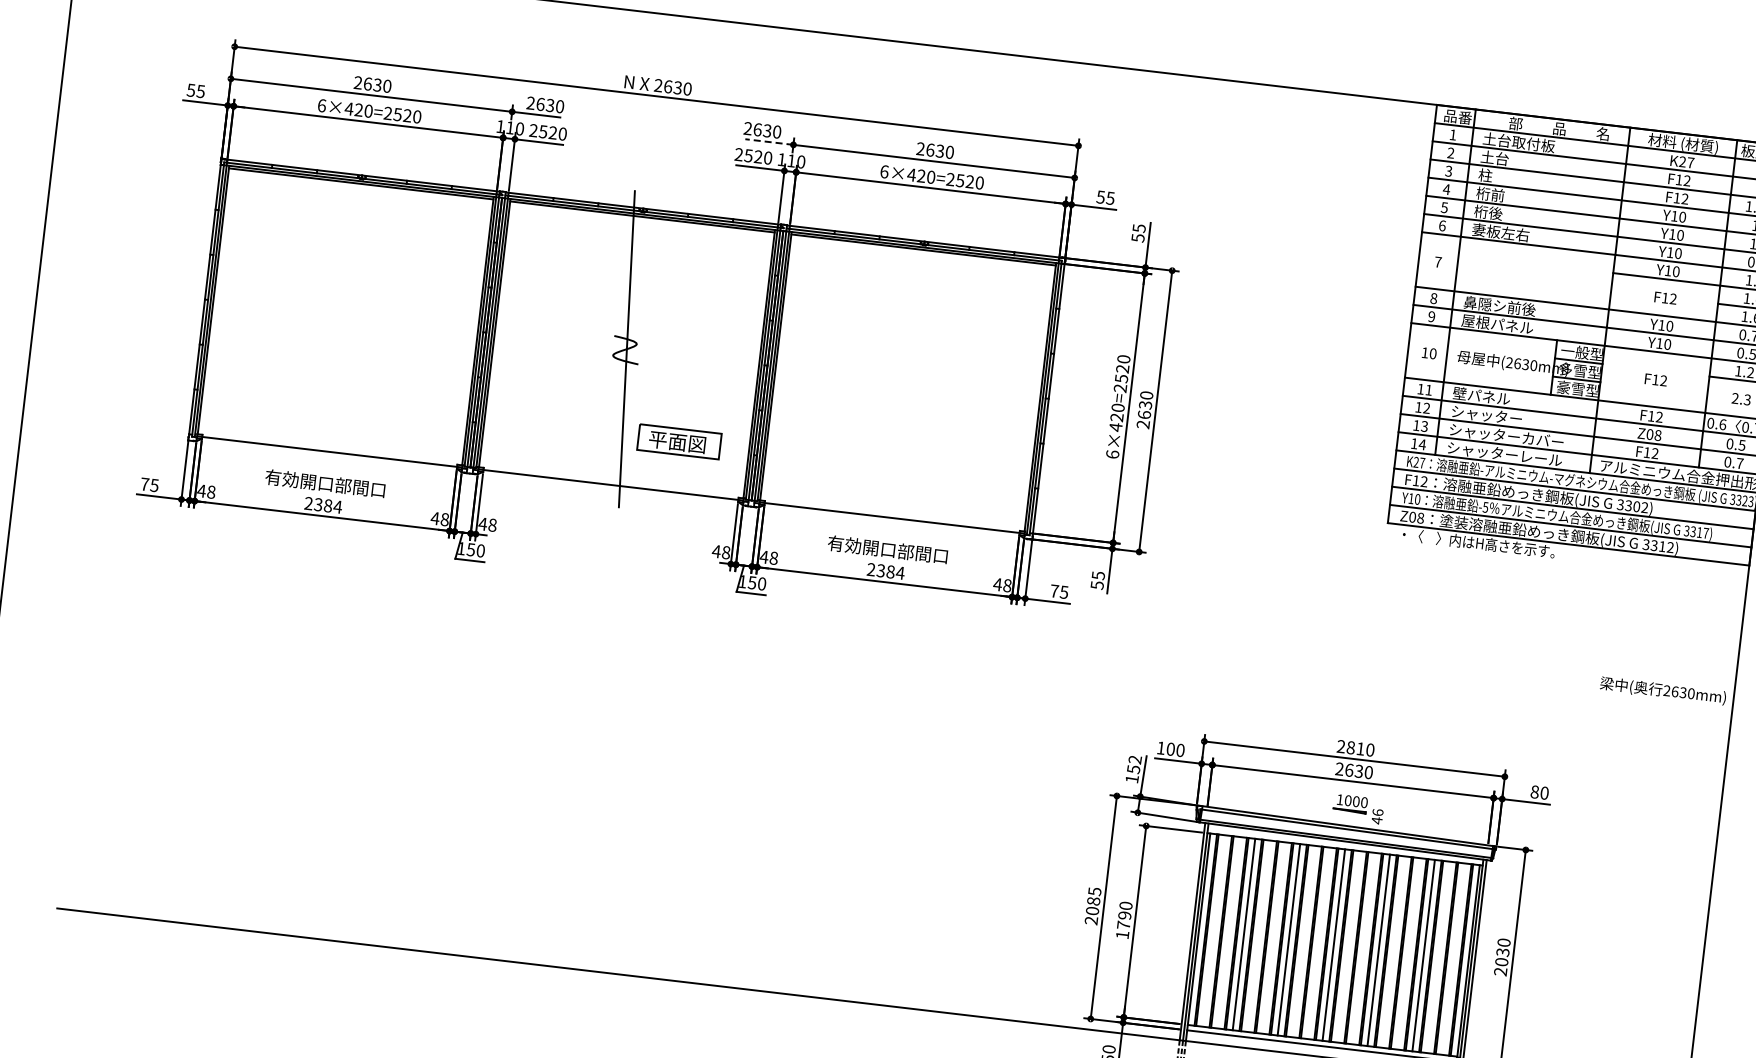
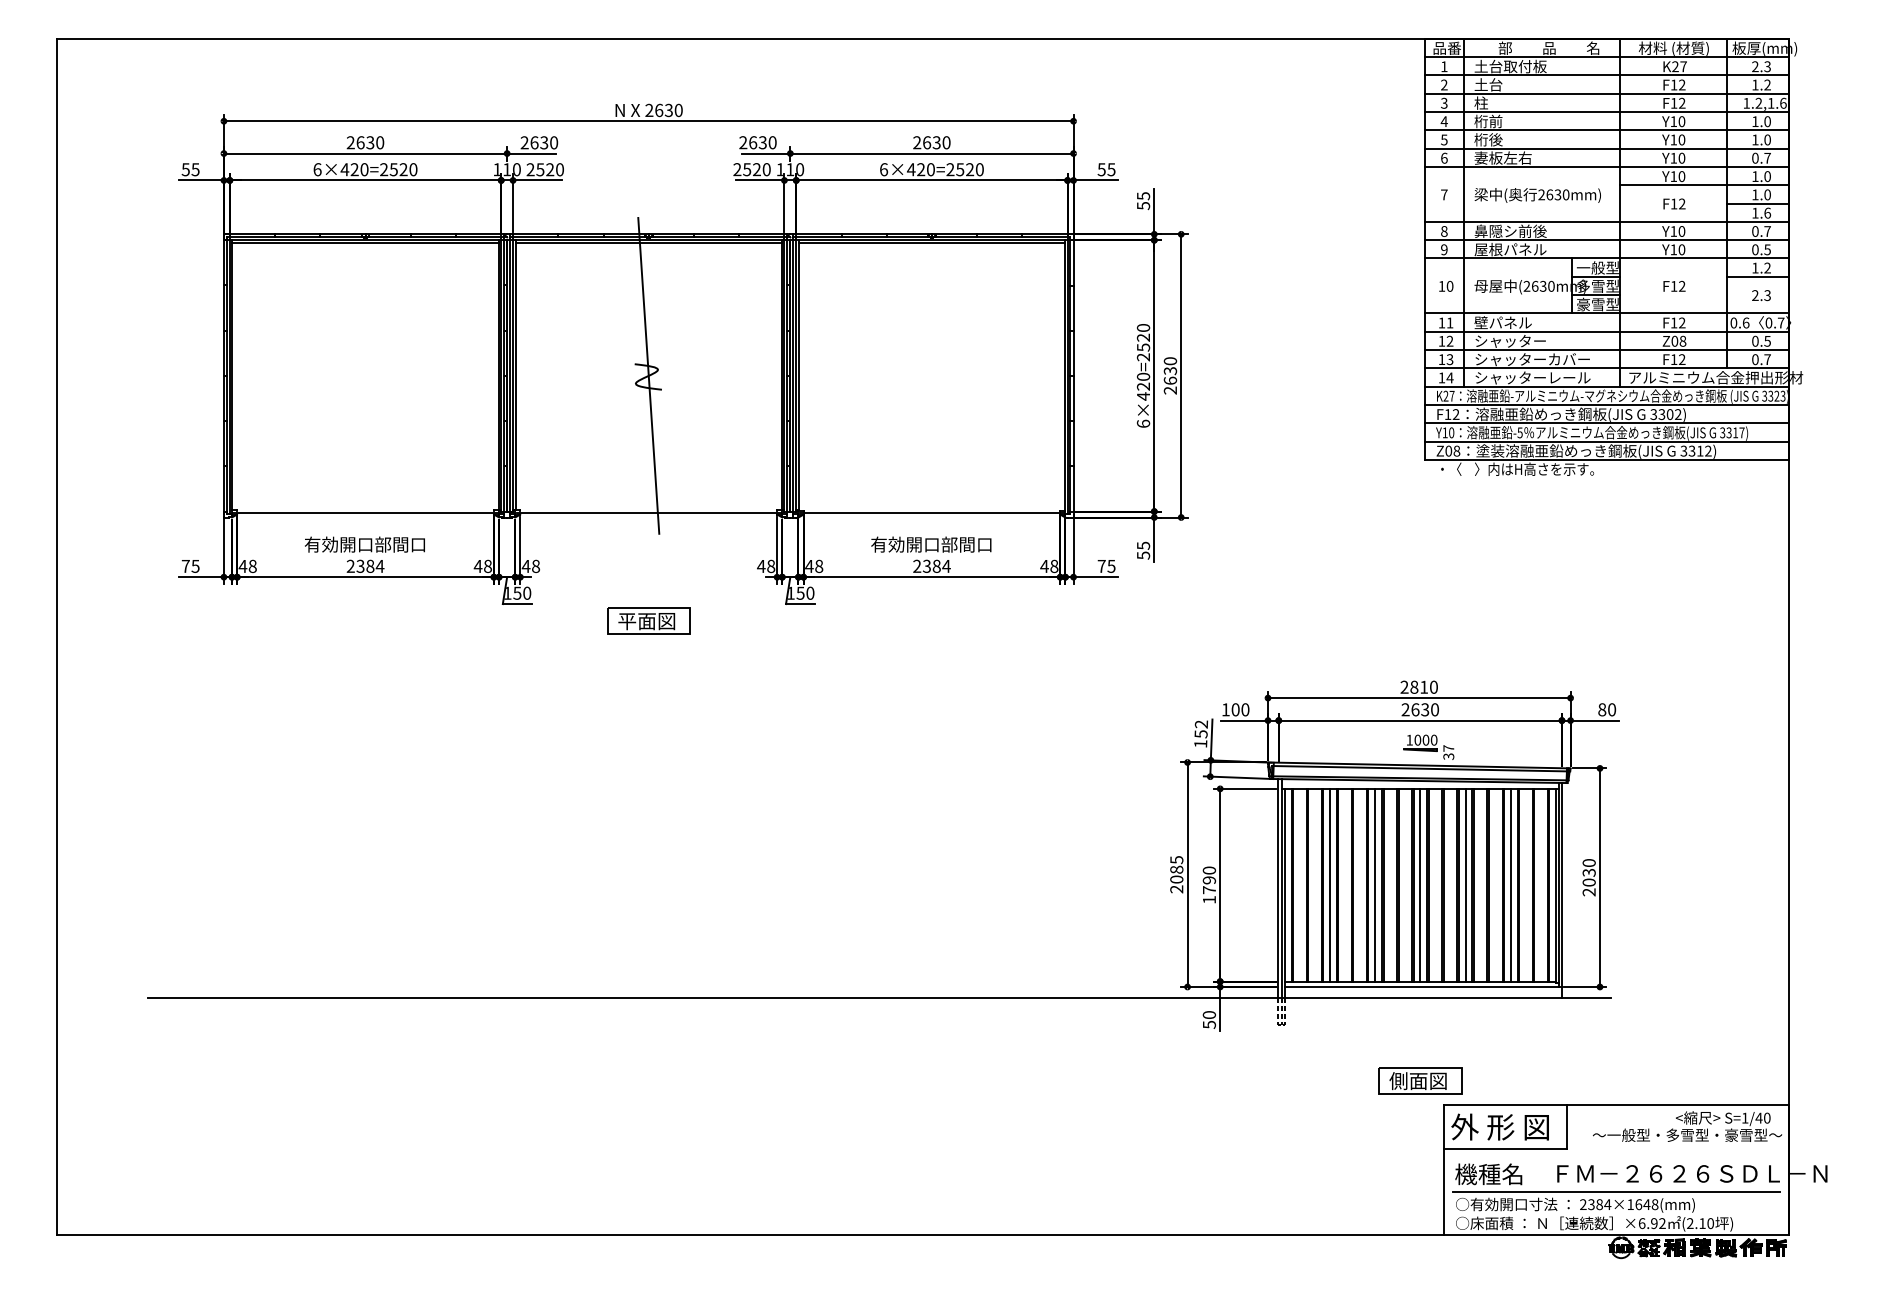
line: (768, 141) -> (765, 153), dashed -> solid
part: (679, 441) -> (648, 620), moved
text: (1662, 690) -> (1537, 195), moved
text: (1377, 816) -> (1448, 752), 46 -> 37

